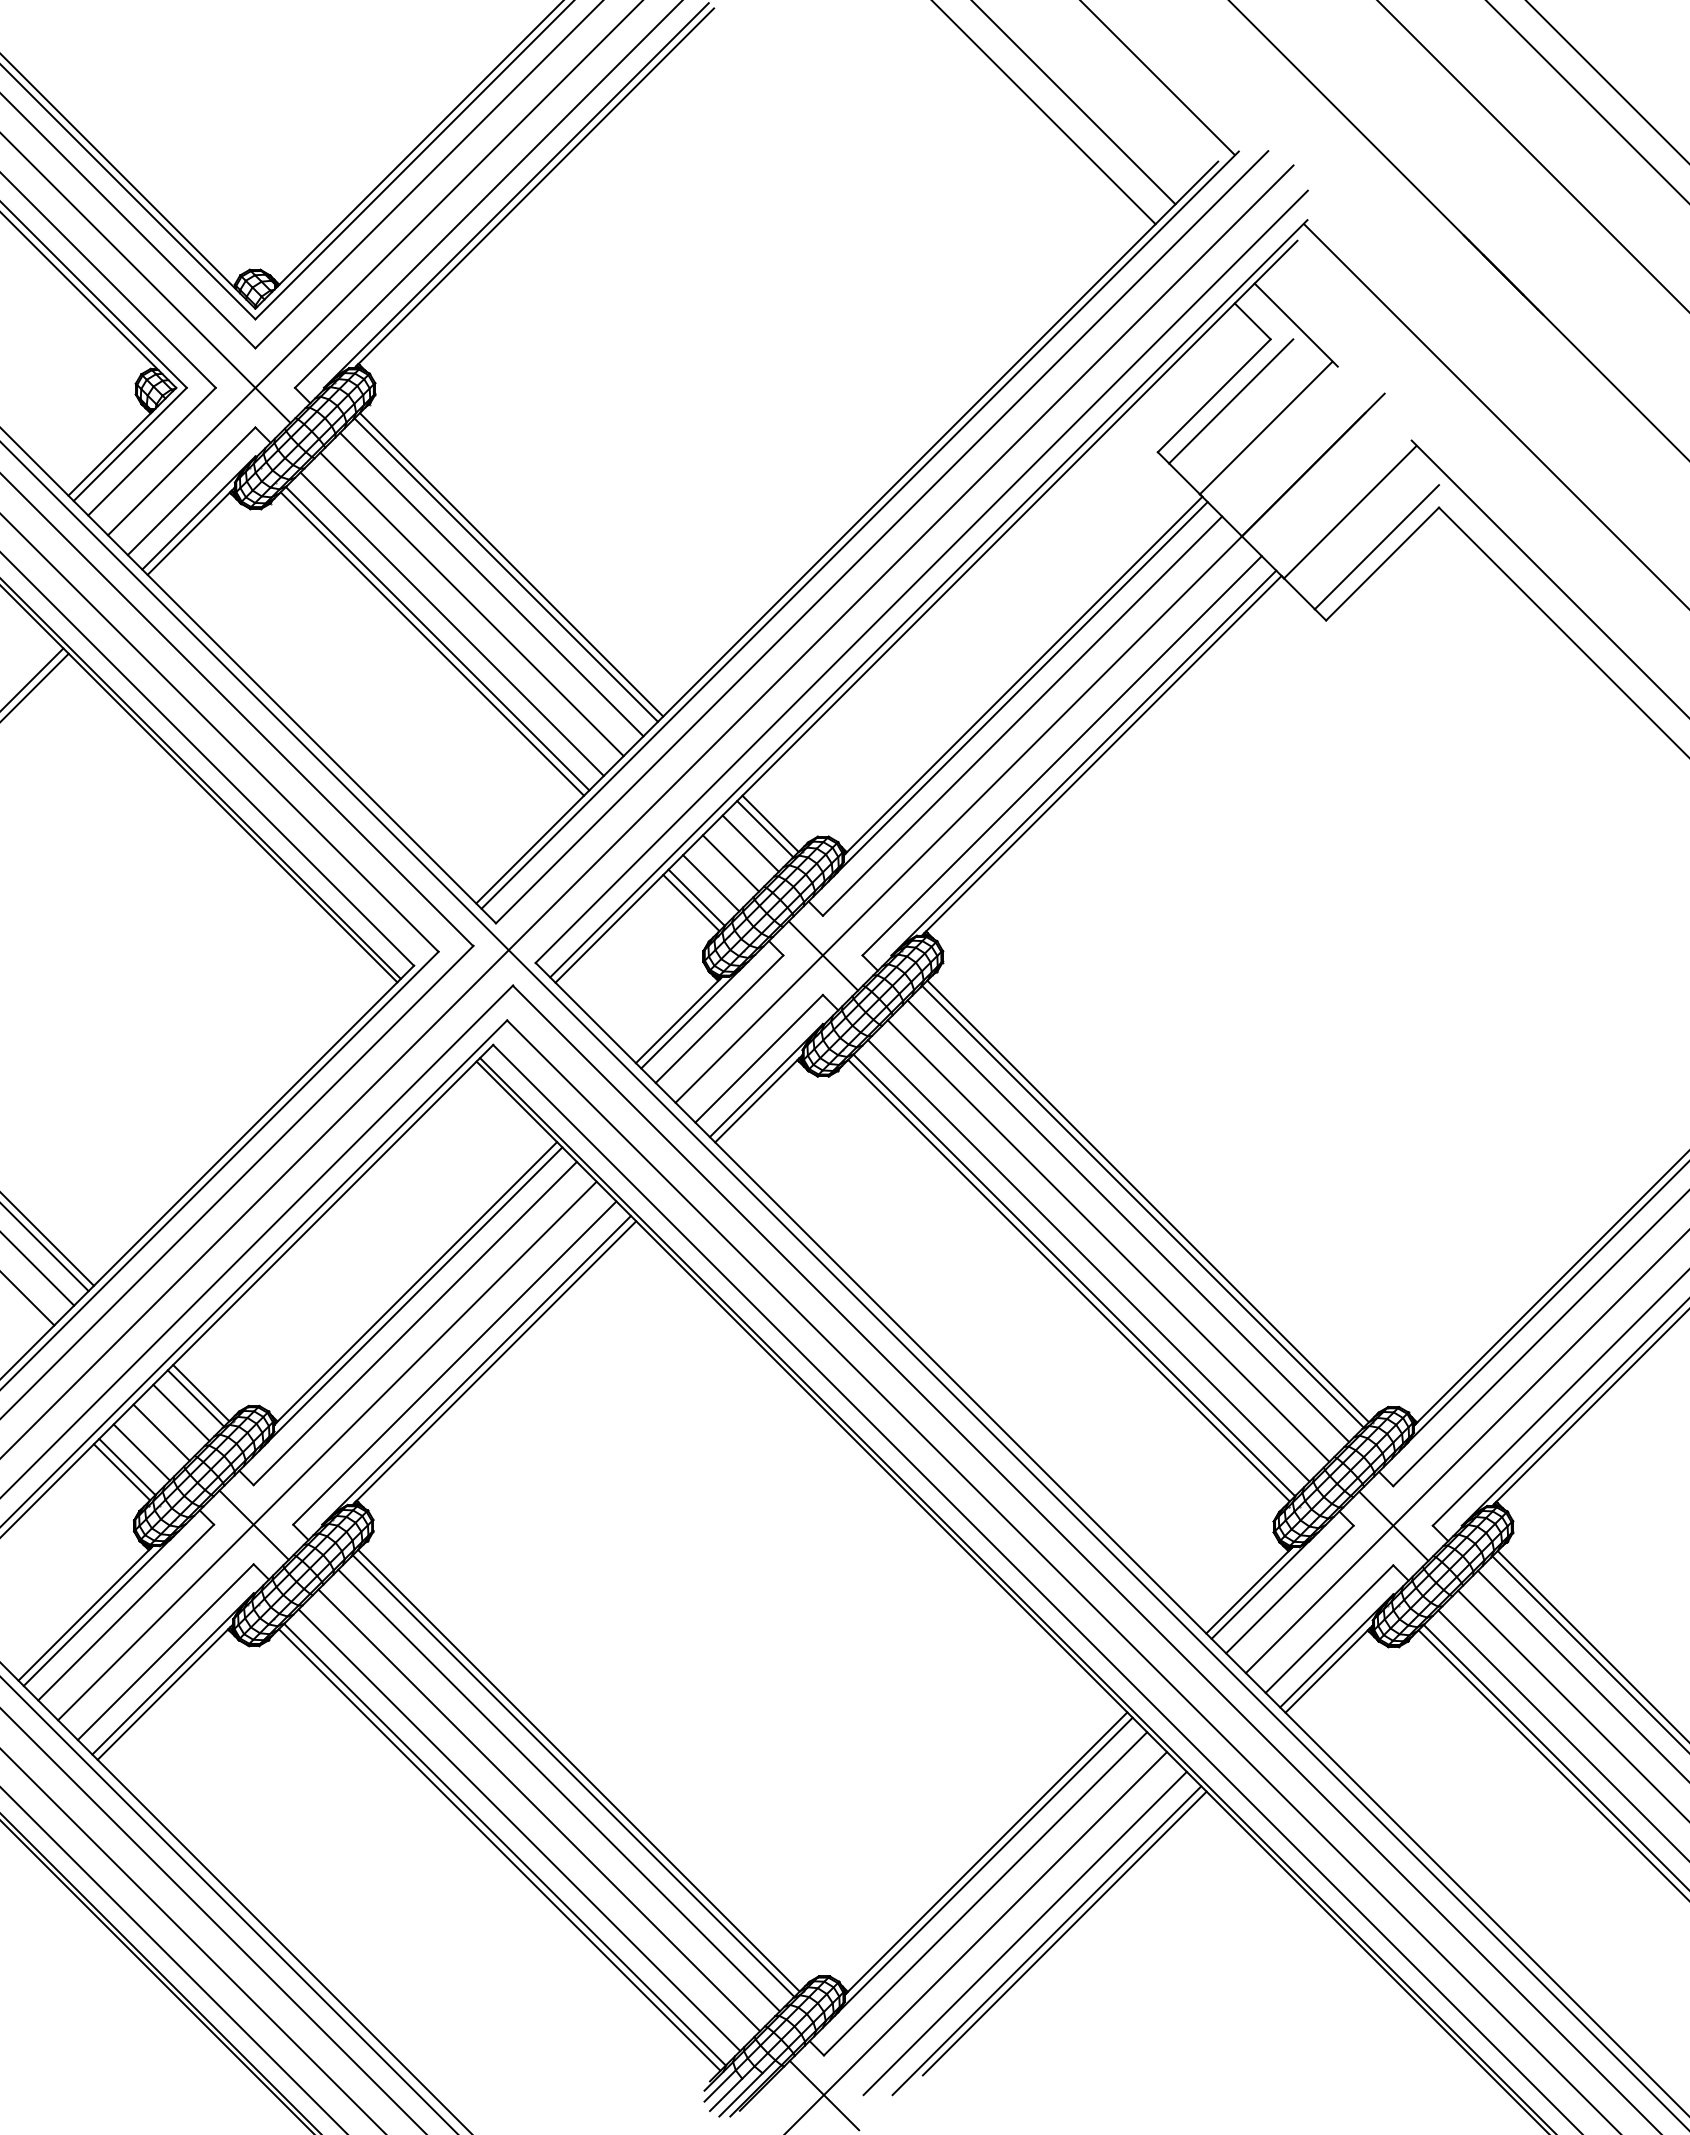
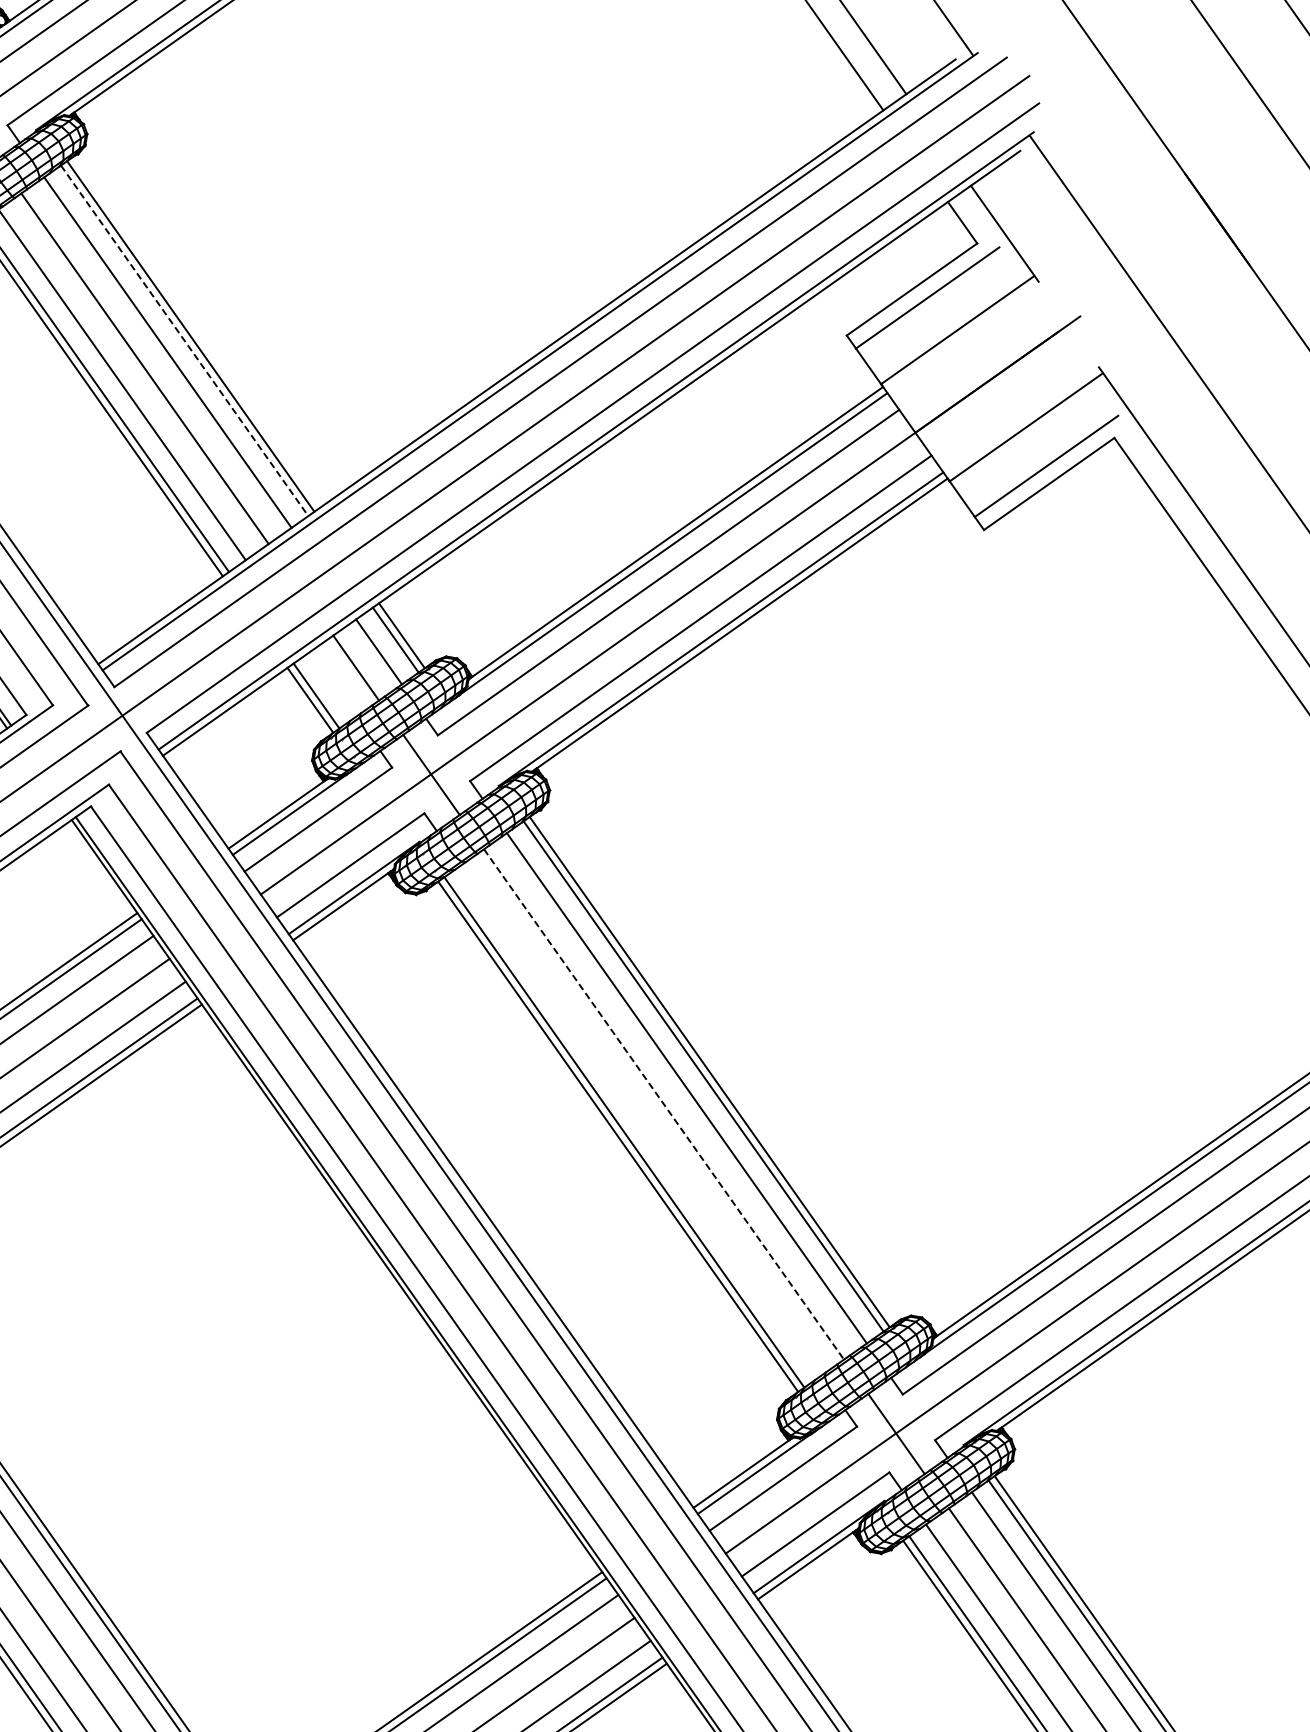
line: (506, 570) -> (184, 341), solid -> dashed
line: (711, 883) -> (333, 684), removed
line: (1108, 1241) -> (663, 1104), solid -> dashed
line: (1088, 1260) -> (640, 1120), removed

